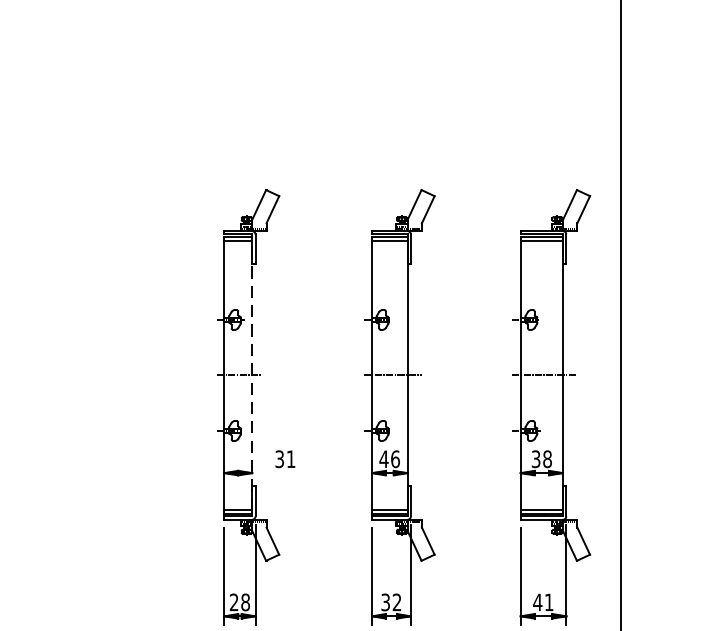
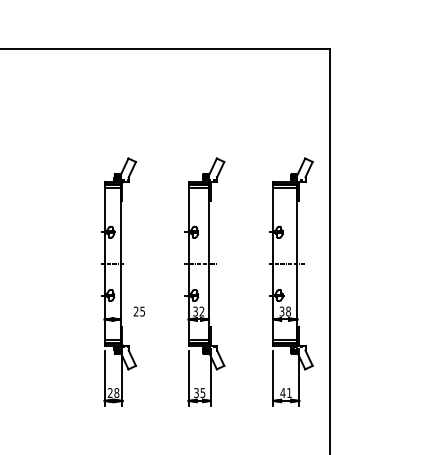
line: (252, 374) -> (120, 263), dashed -> solid
text: (283, 459) -> (138, 311), 31 -> 25
text: (389, 459) -> (198, 311), 46 -> 32
text: (396, 601) -> (202, 392), 32 -> 35

